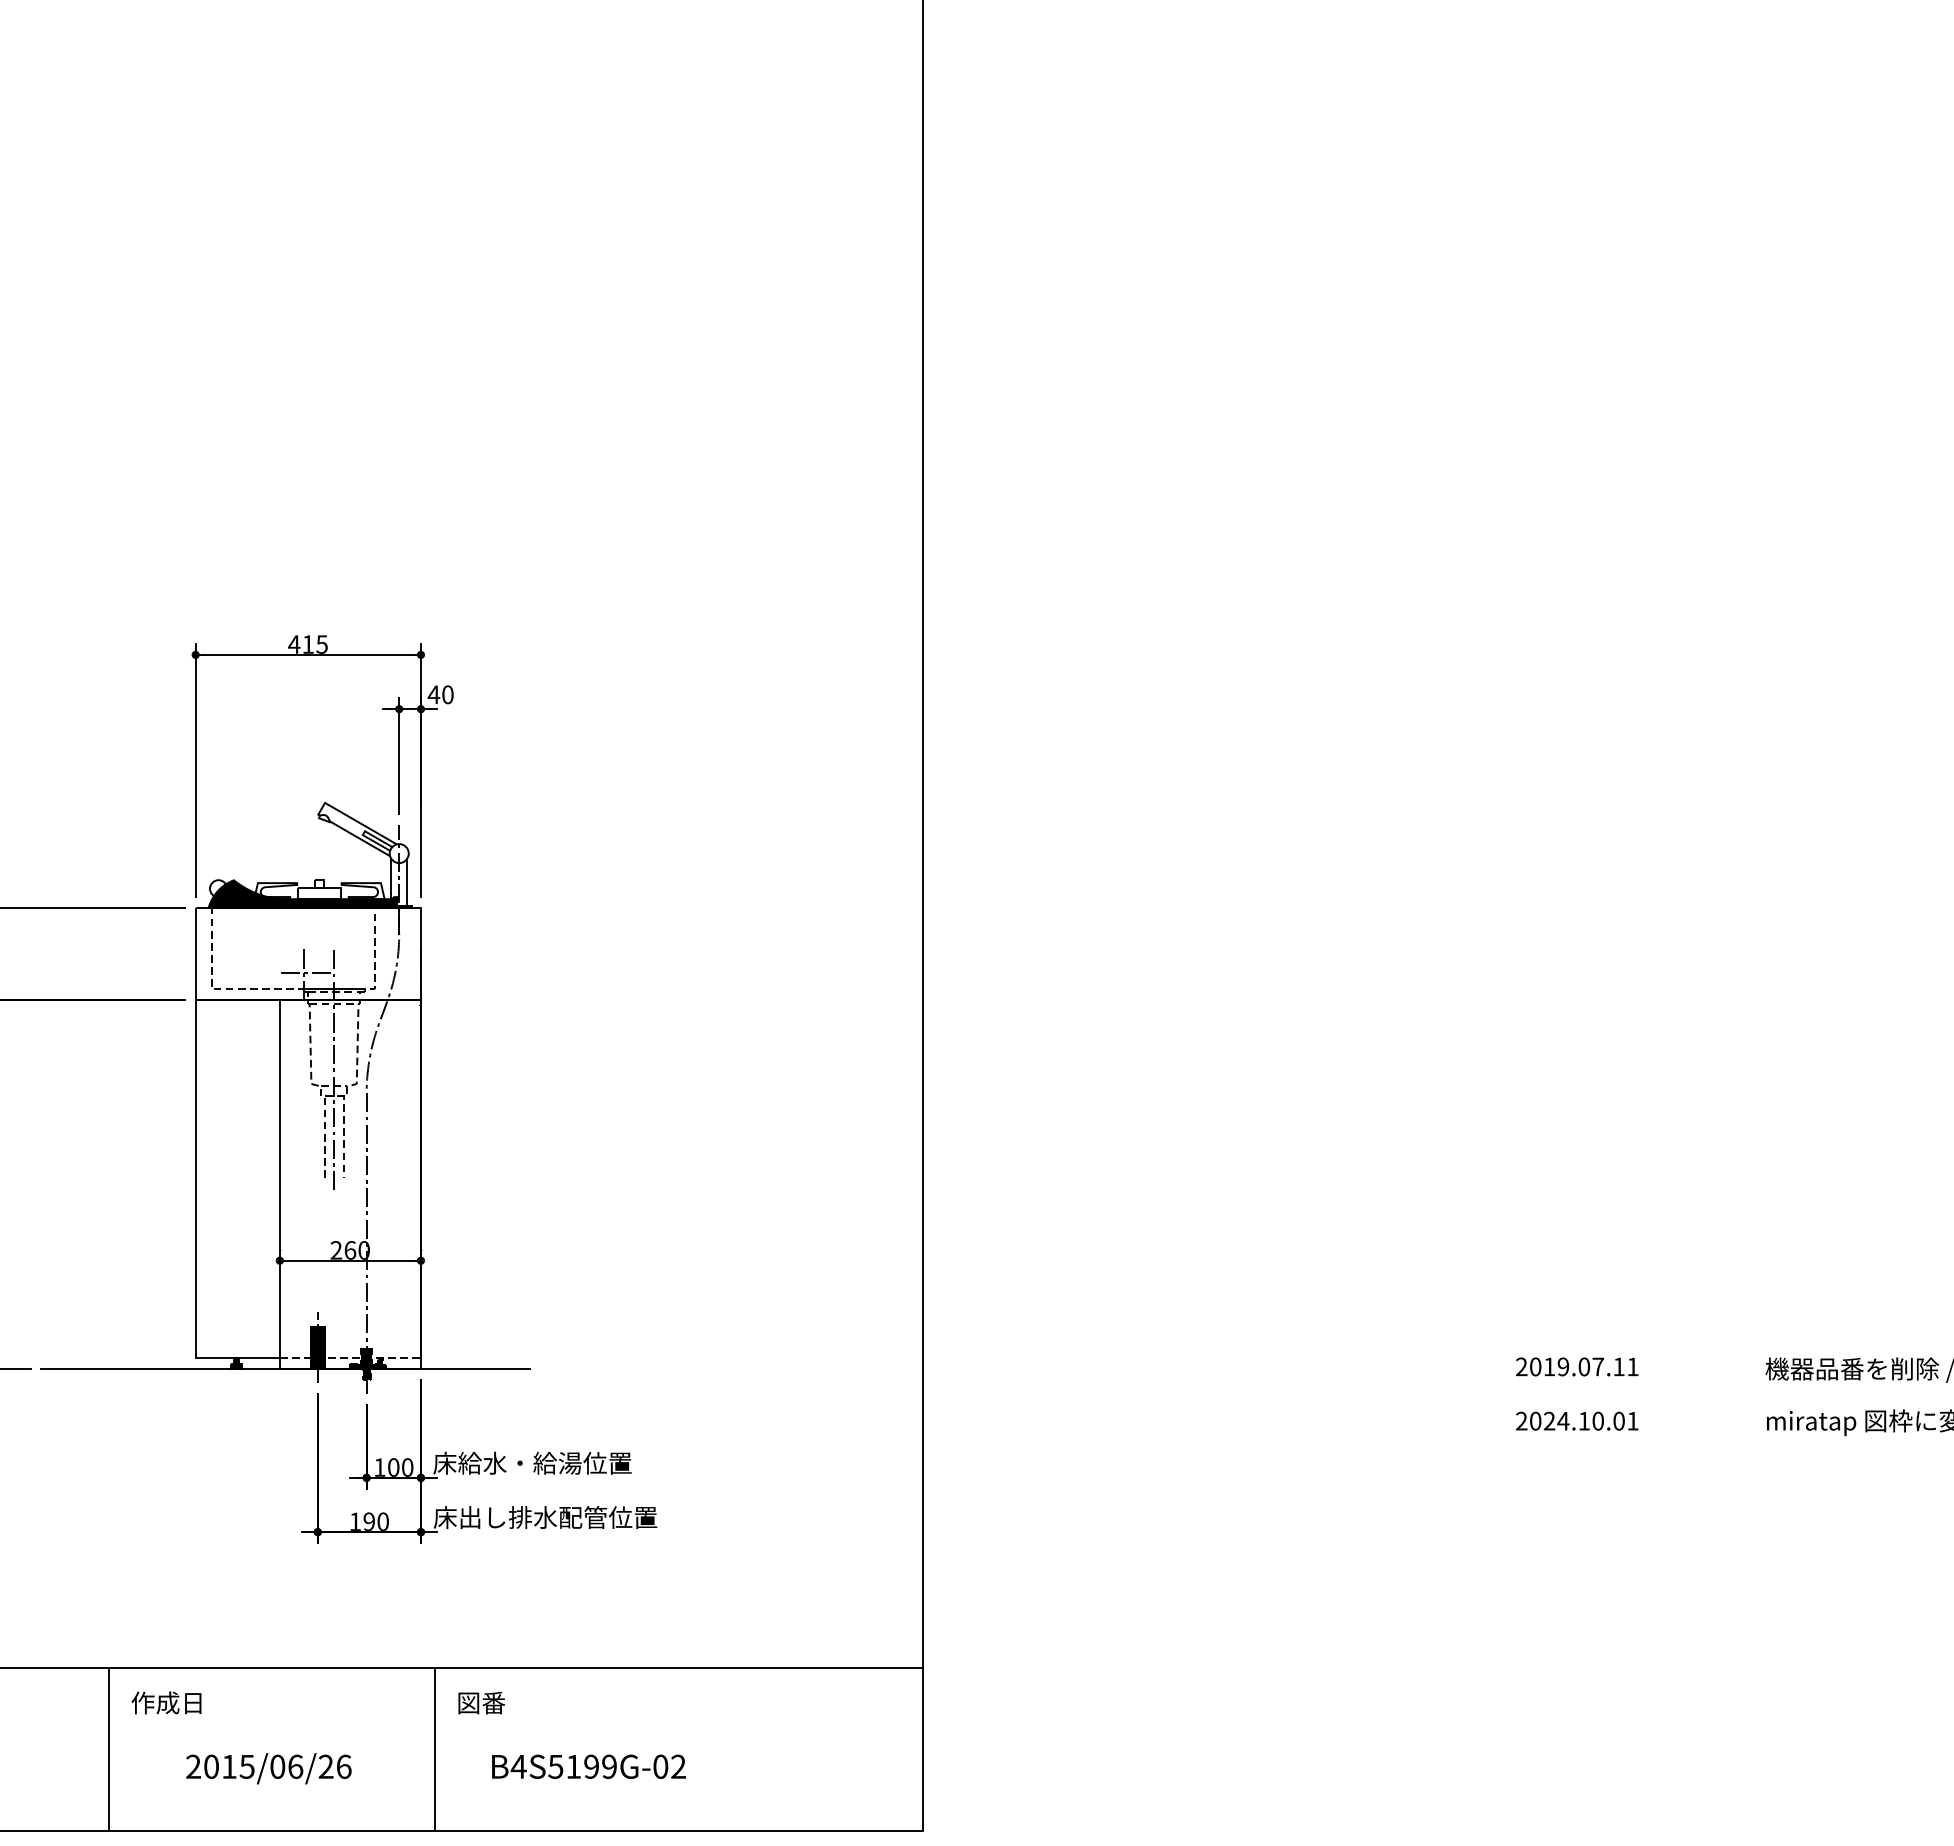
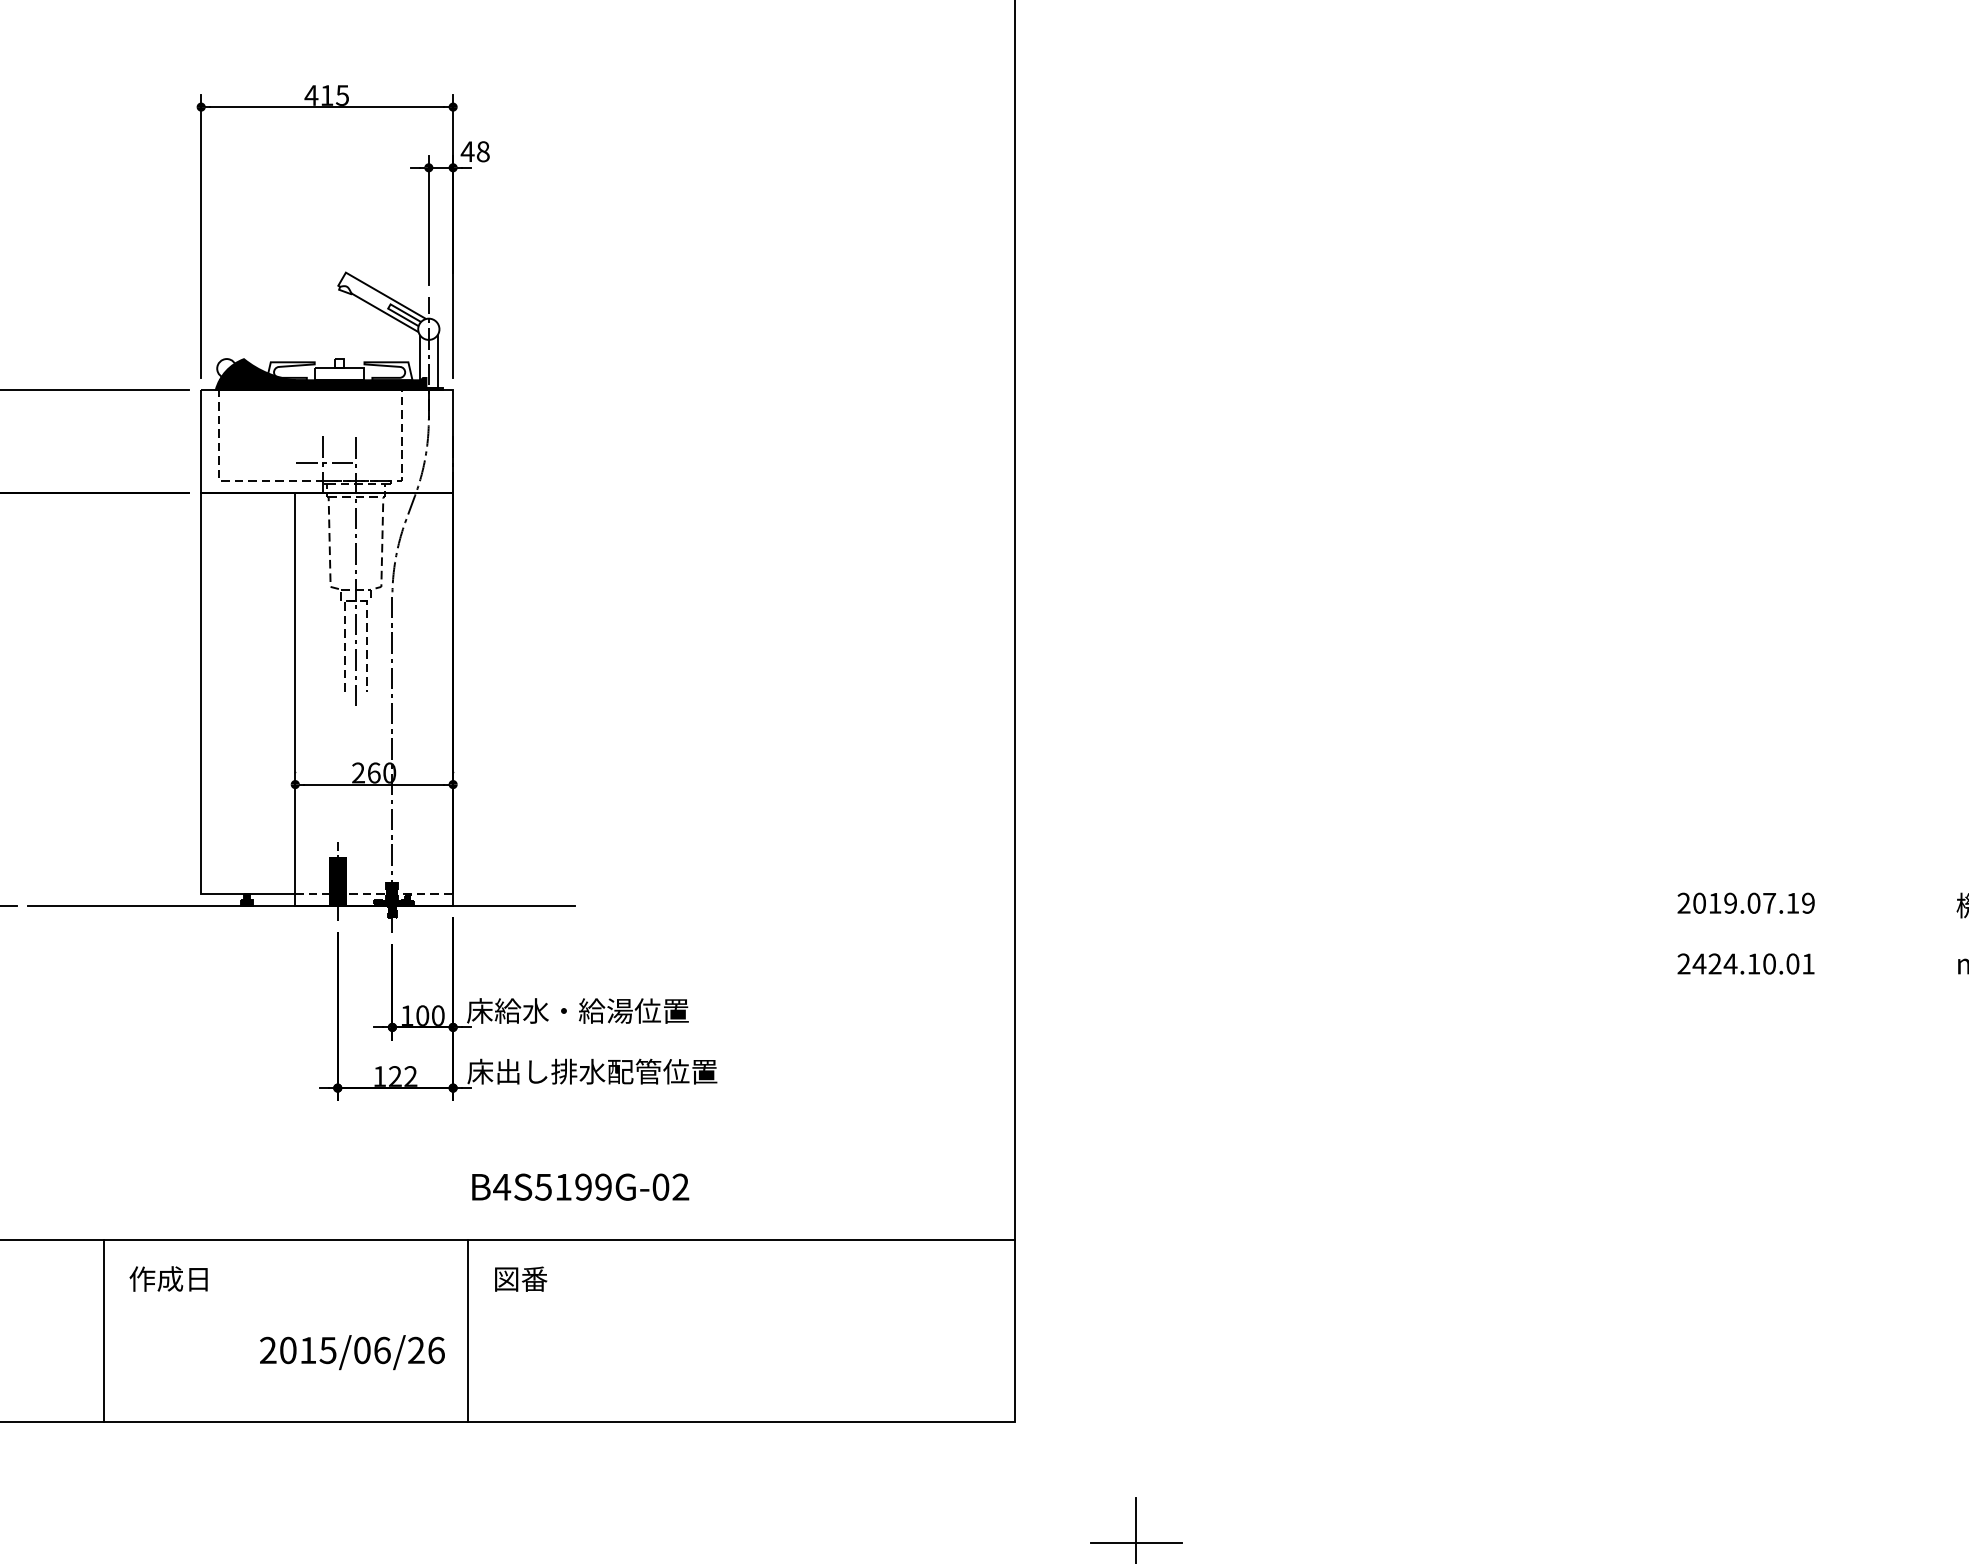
text: (447, 694) -> (482, 151), 40 -> 48
text: (1632, 1366) -> (1807, 902), 2019.07.11 -> 2019.07.19
text: (1535, 1420) -> (1699, 963), 2024.10.01 -> 2424.10.01
text: (375, 1521) -> (402, 1076), 190 -> 122
text: (588, 1766) -> (580, 1186), moved
text: (268, 1768) -> (351, 1352), moved

